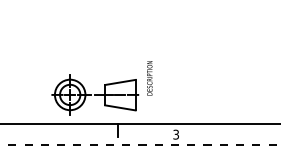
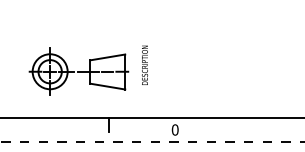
part: (95, 94) -> (79, 71), moved
text: (176, 134) -> (175, 129), 3 -> 0

